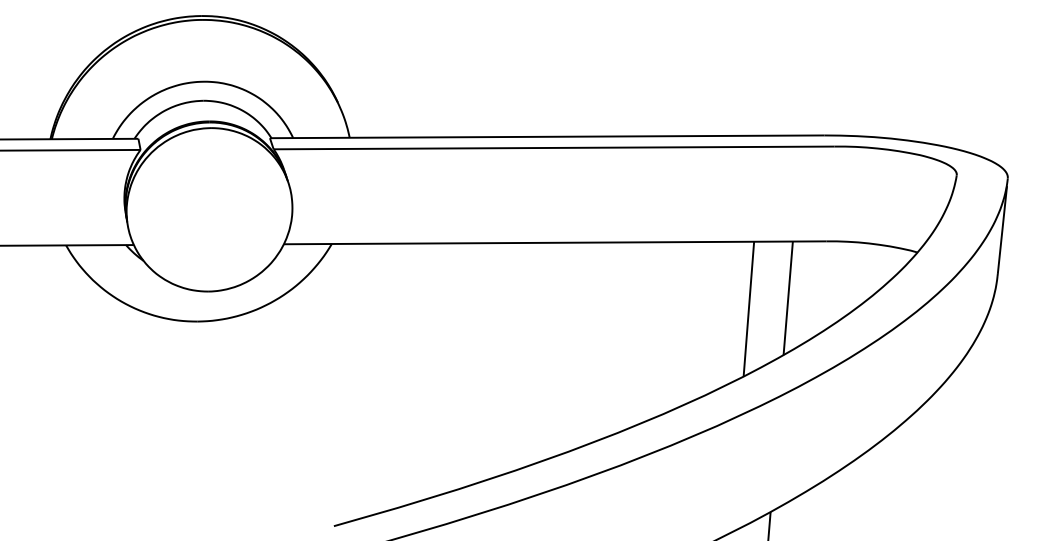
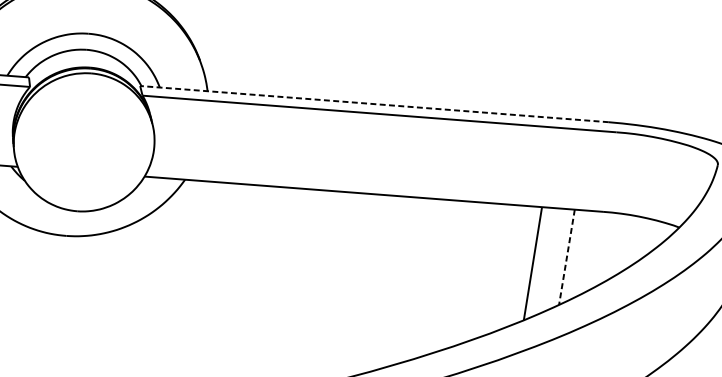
line: (546, 136) -> (373, 103), solid -> dashed
line: (788, 298) -> (567, 257), solid -> dashed

